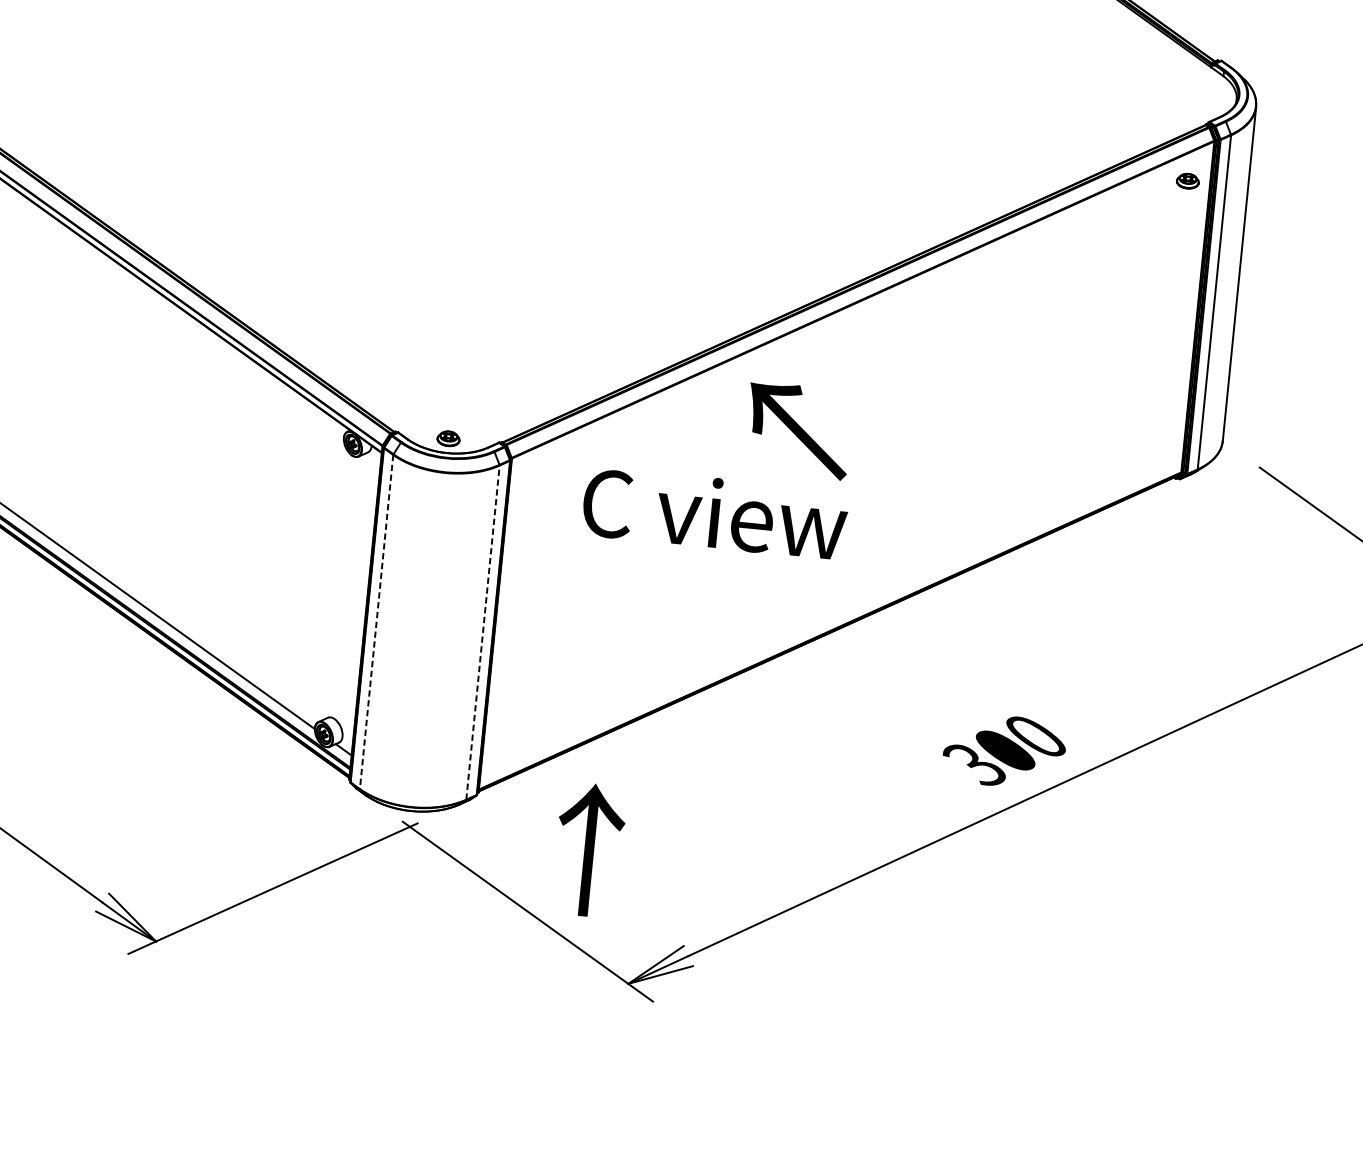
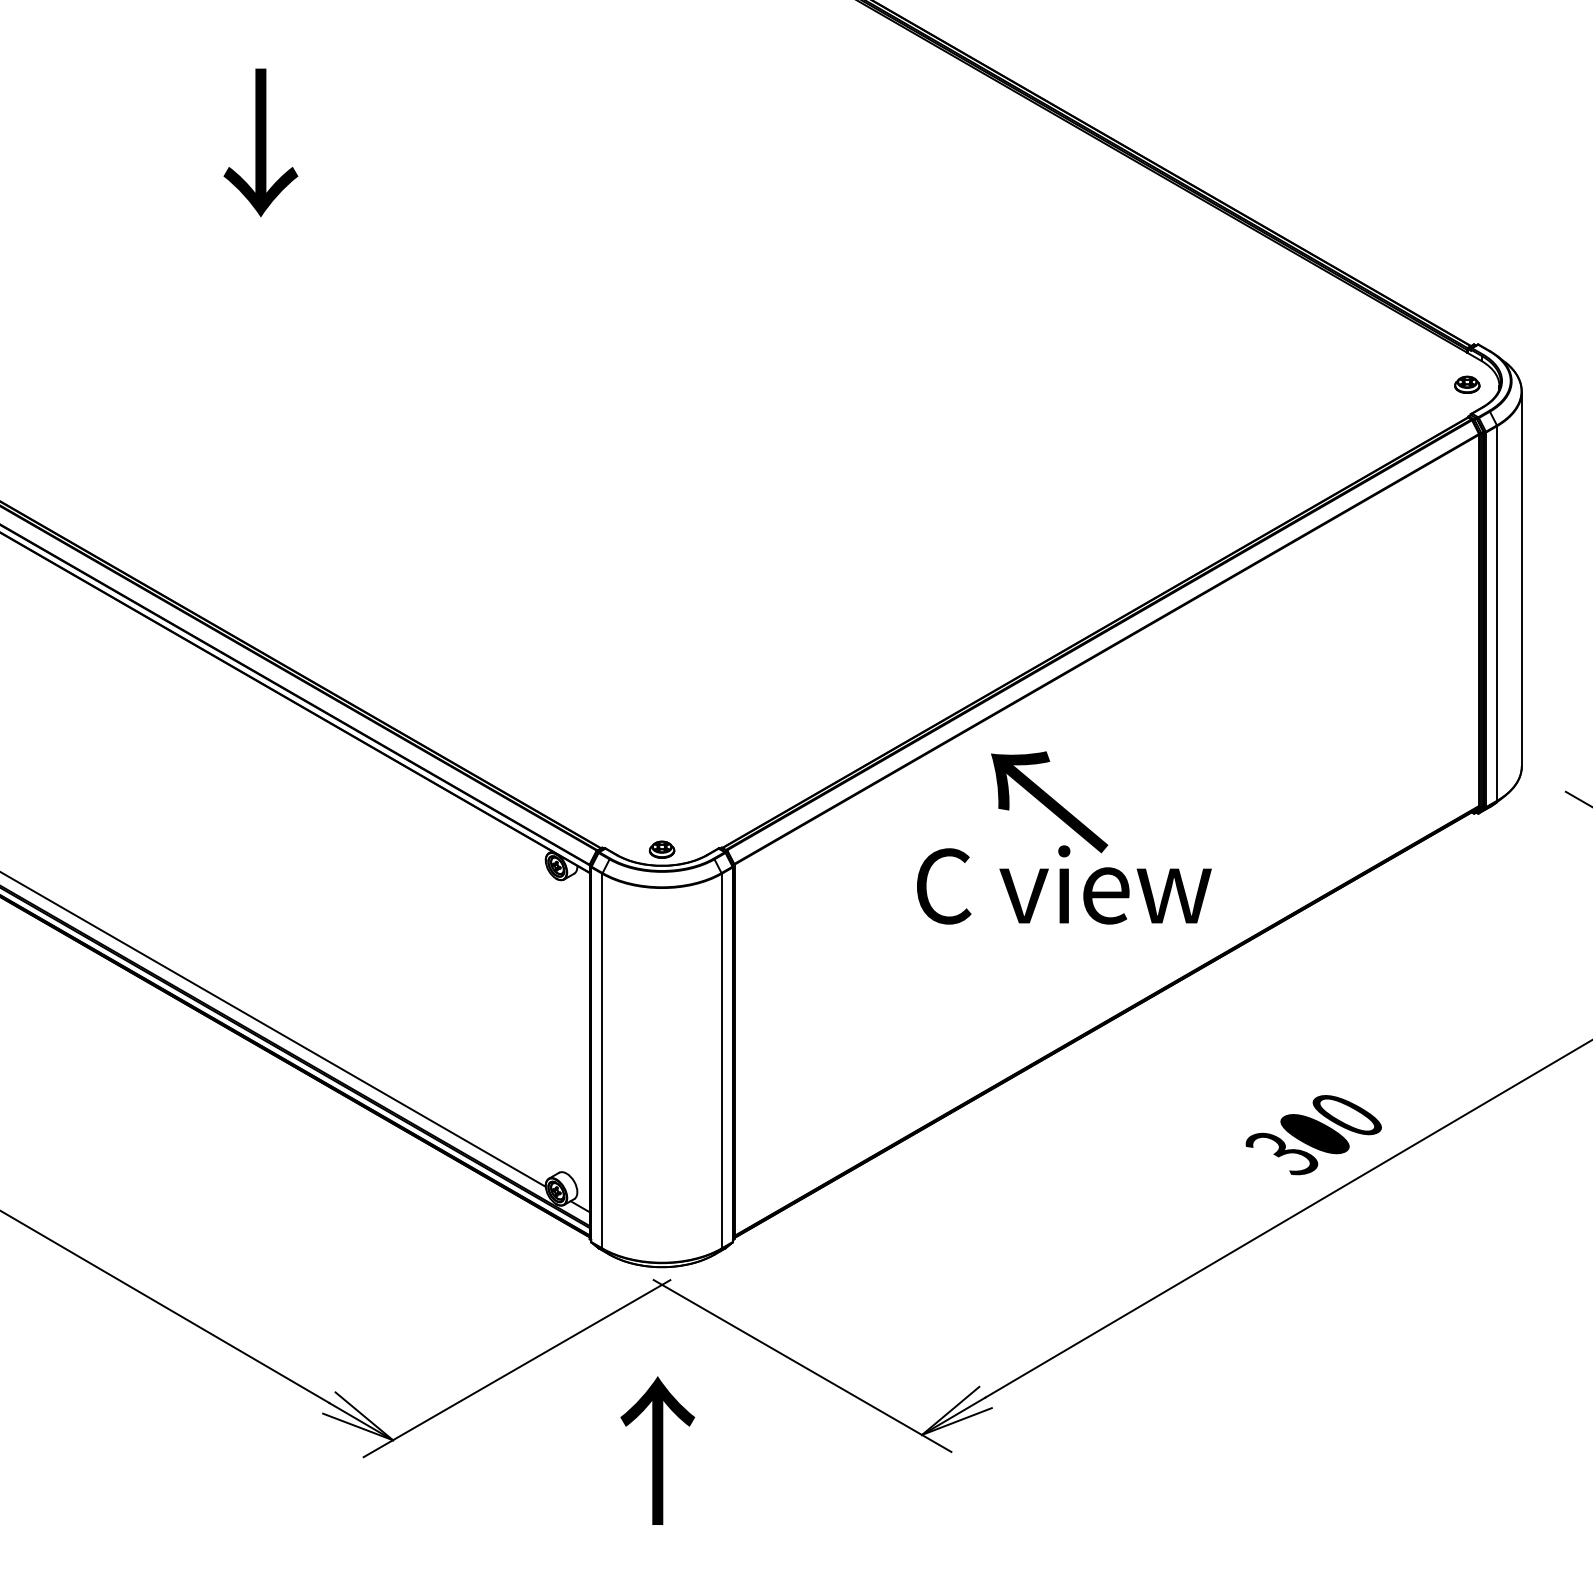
part: (1188, 180) -> (1467, 384), moved
text: (715, 512) -> (1064, 884), moved
line: (376, 622) -> (602, 1061), dashed -> solid
line: (482, 632) -> (721, 1060), dashed -> solid
text: (589, 849) -> (657, 1450), moved

